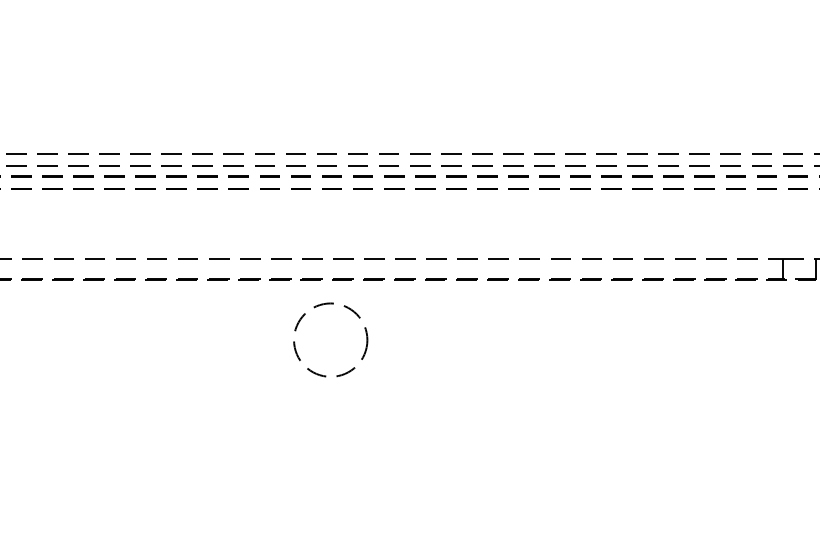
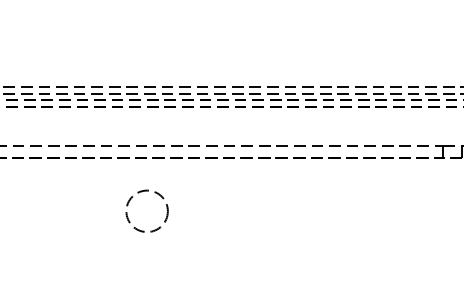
circle: (329, 338) -> (146, 210), moved

